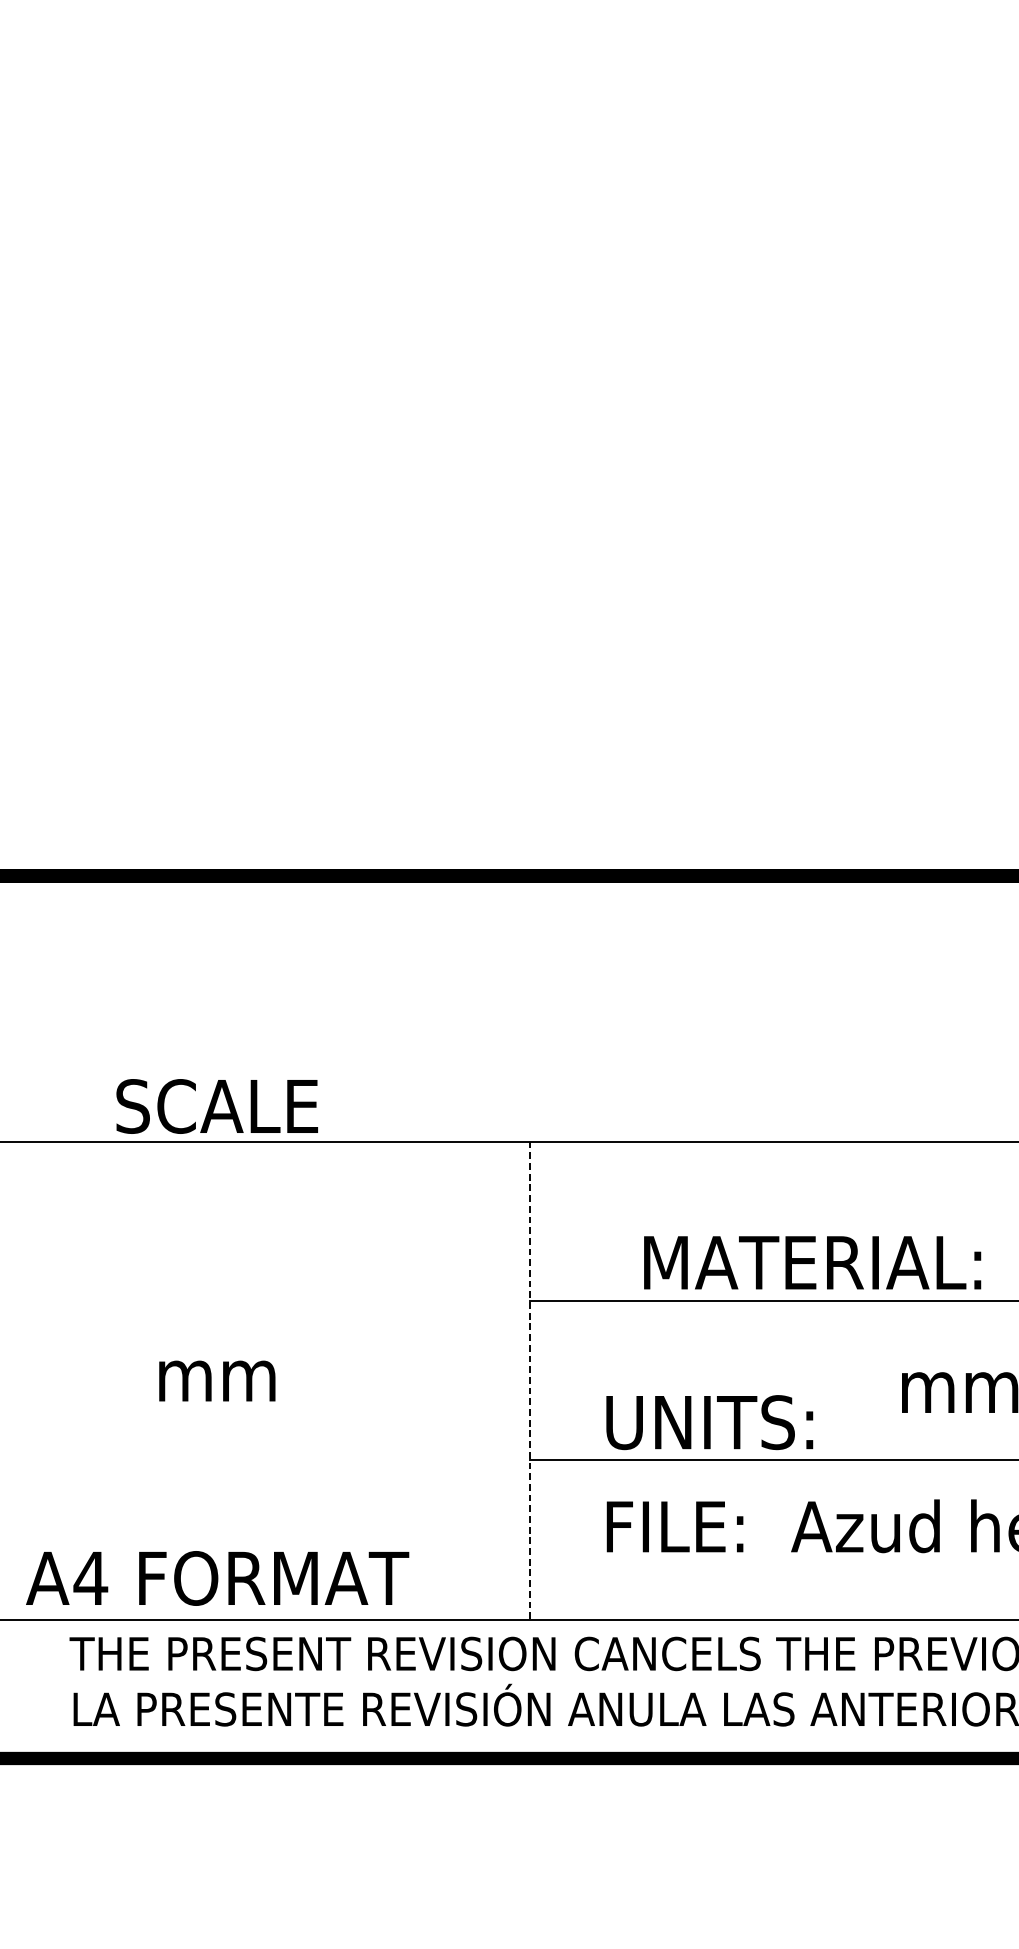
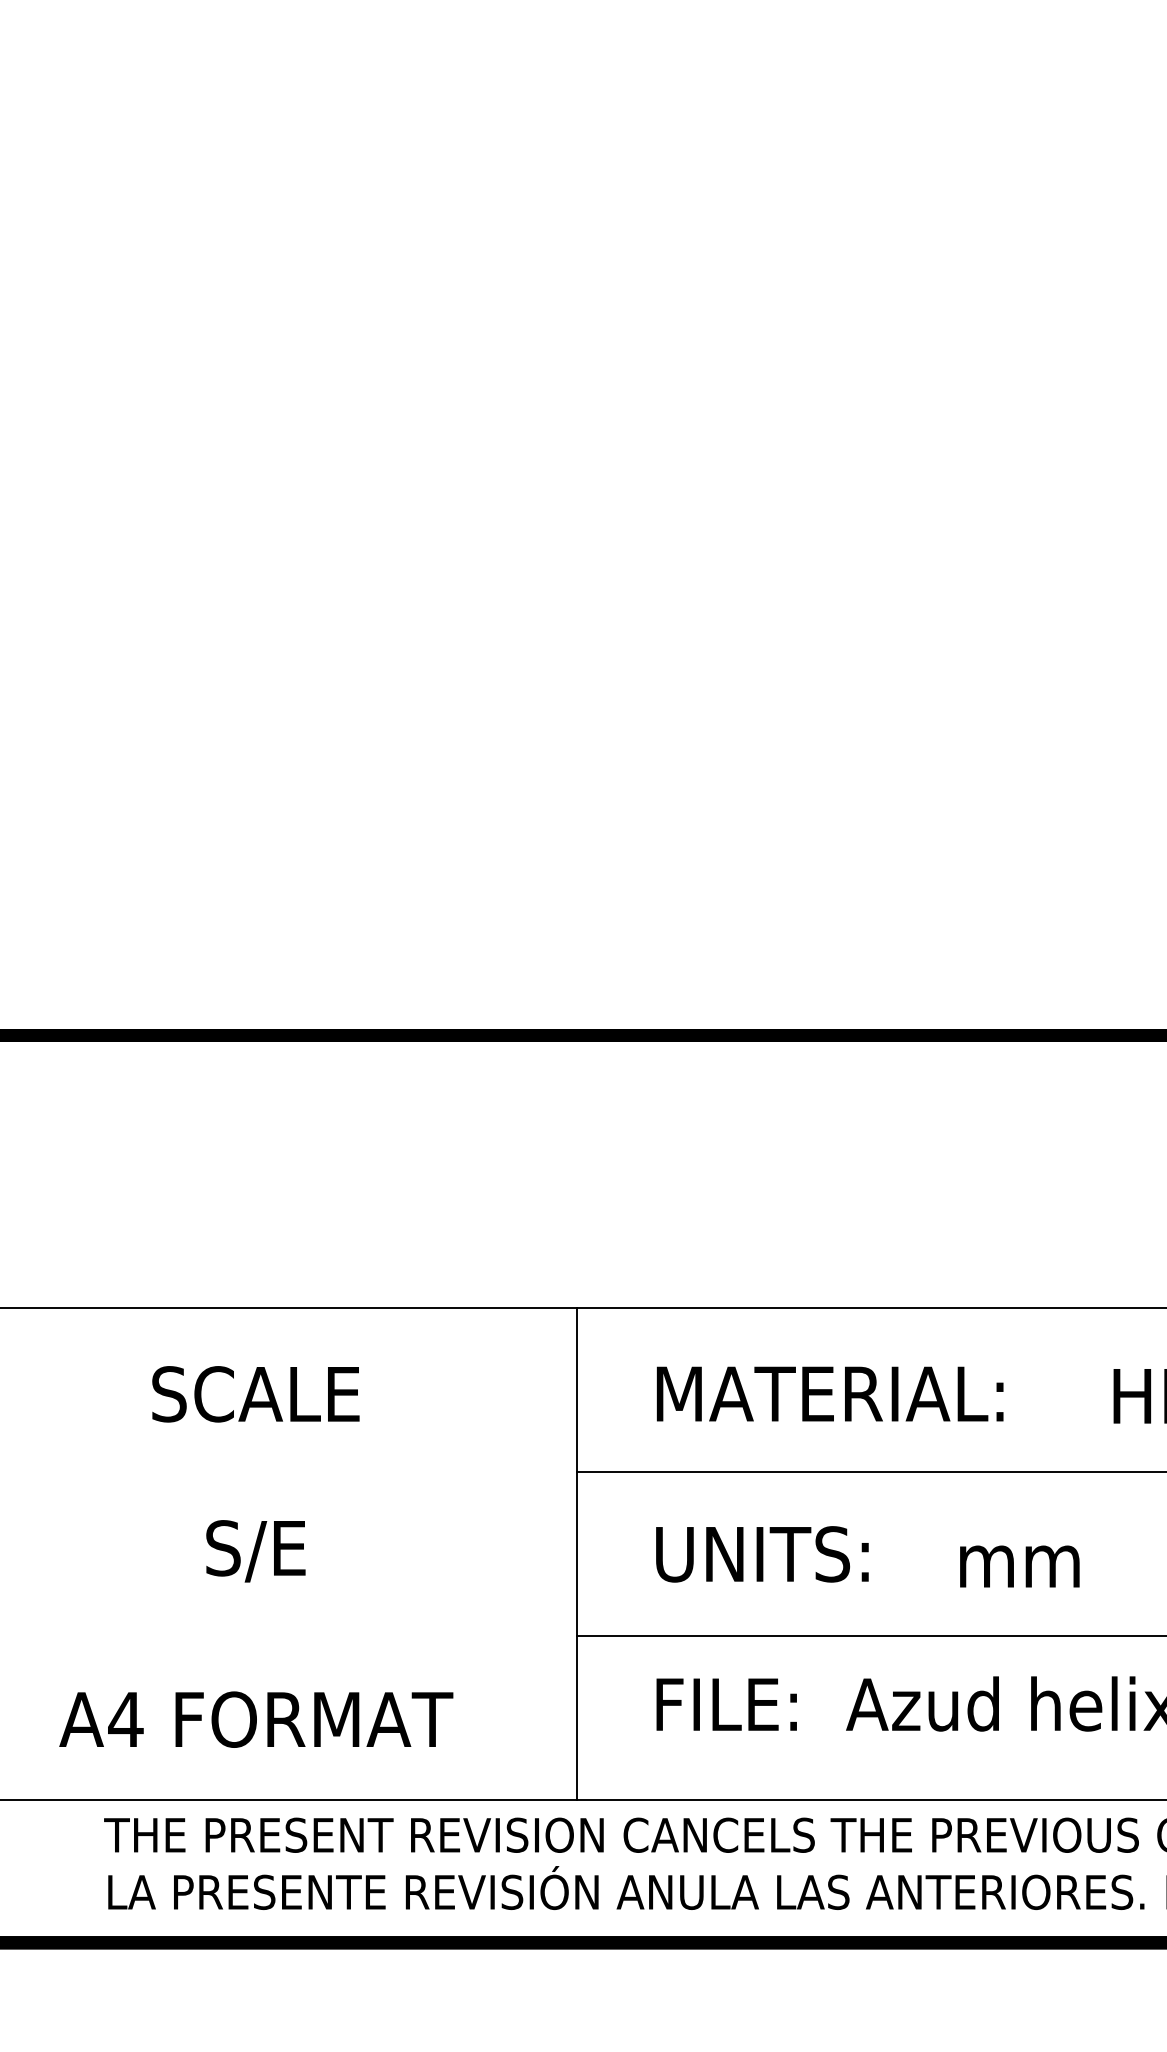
text: (216, 1106) -> (255, 1394), moved
text: (811, 1262) -> (829, 1393), moved
text: (216, 1377) -> (255, 1551), mm -> S/E
line: (529, 1380) -> (577, 1554), dashed -> solid
text: (709, 1422) -> (762, 1554), moved
text: (217, 1578) -> (256, 1719), moved

